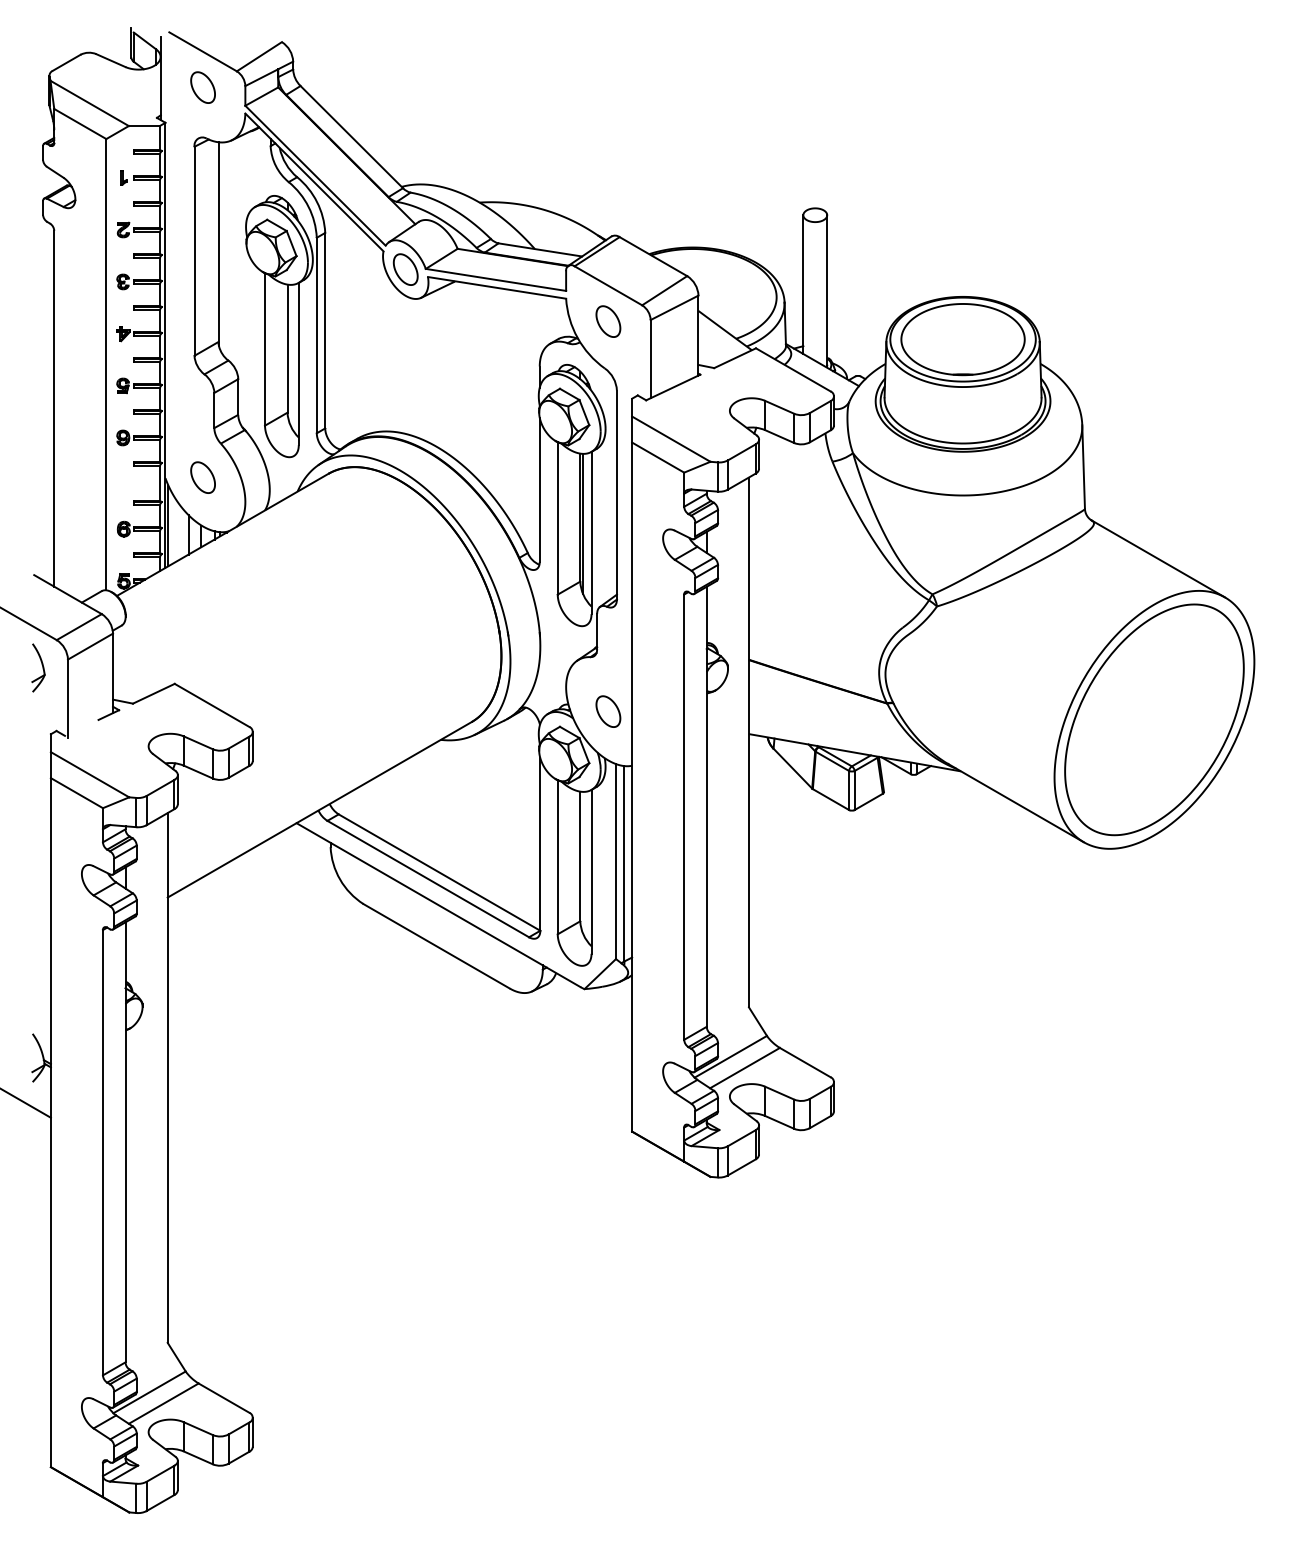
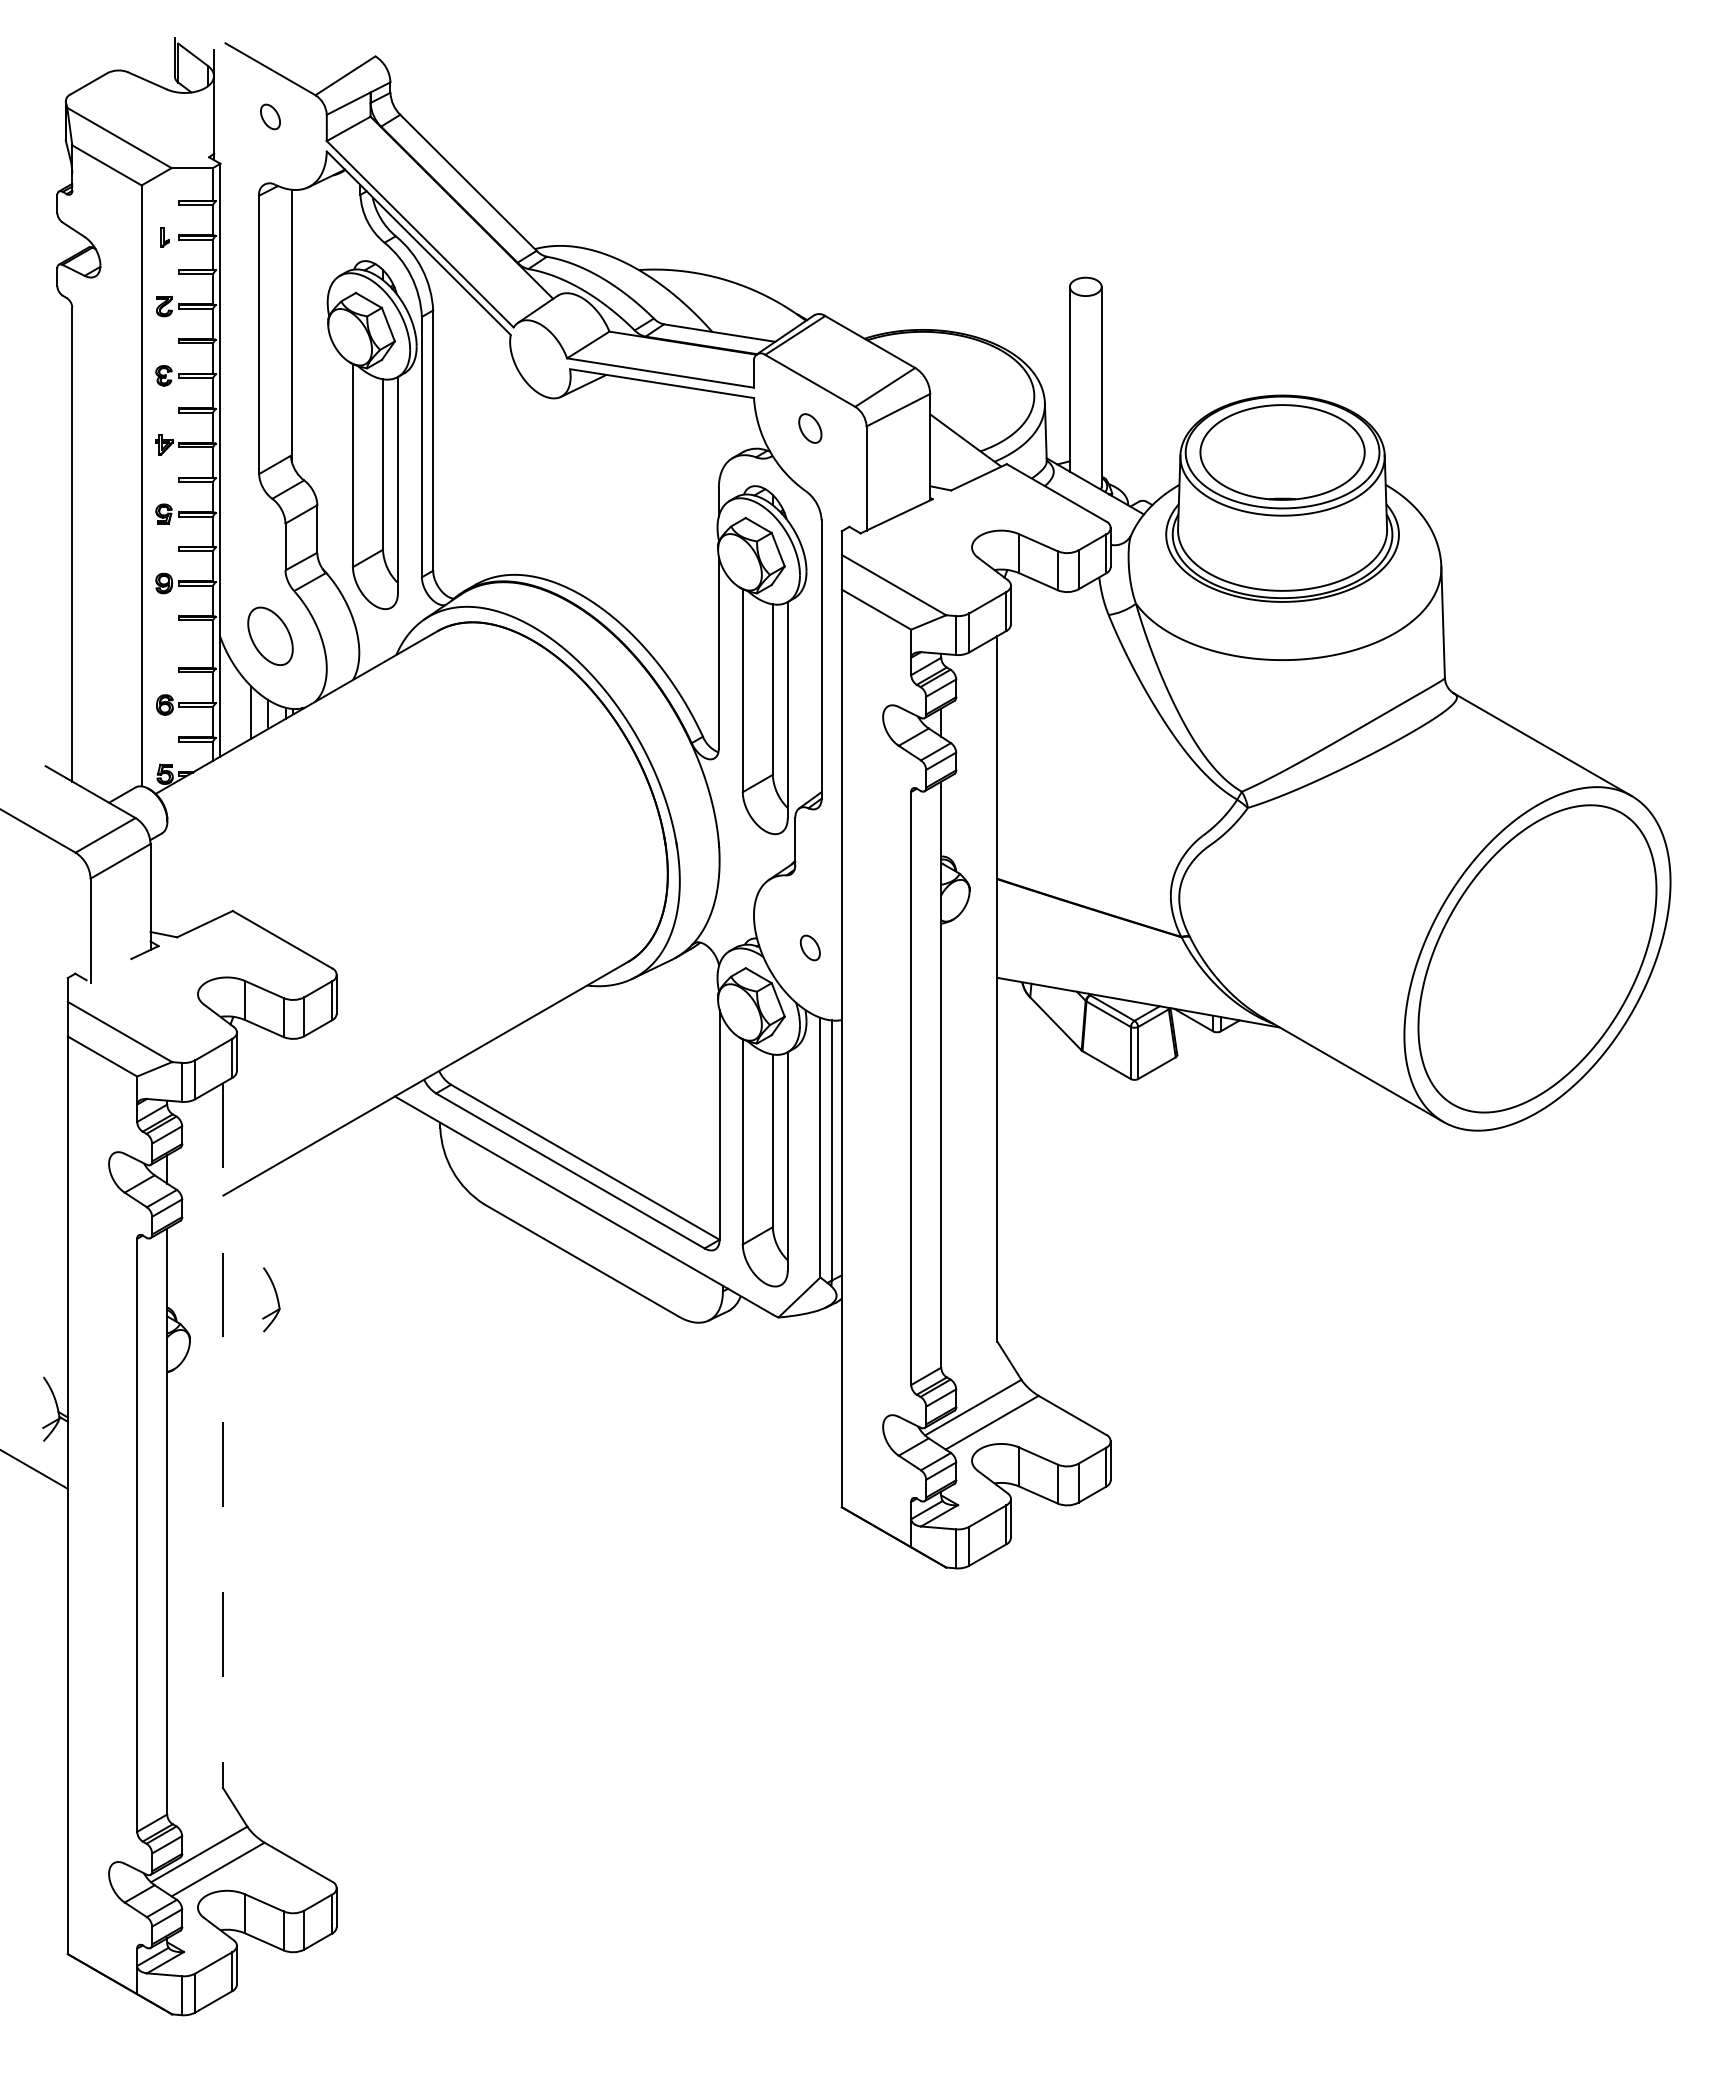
part: (203, 87) -> (270, 116), size x0.6
part: (405, 269) -> (540, 358), removed
part: (608, 321) -> (810, 428), size x0.7
part: (203, 477) -> (270, 636), size x1.4
line: (583, 523) -> (776, 697), removed
line: (168, 525) -> (224, 700), removed
part: (38, 667) -> (271, 1299), moved
part: (608, 711) -> (810, 947), size x0.6
line: (167, 1077) -> (223, 1435), solid -> dashed

